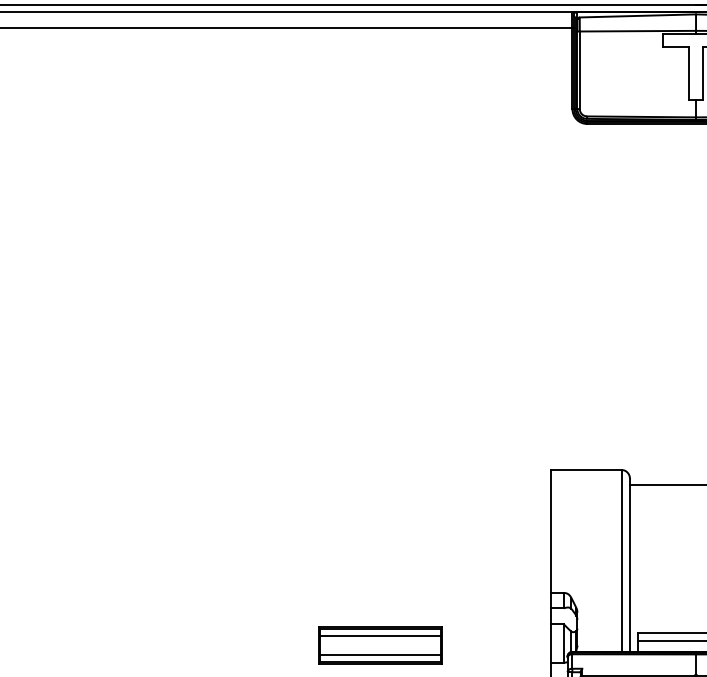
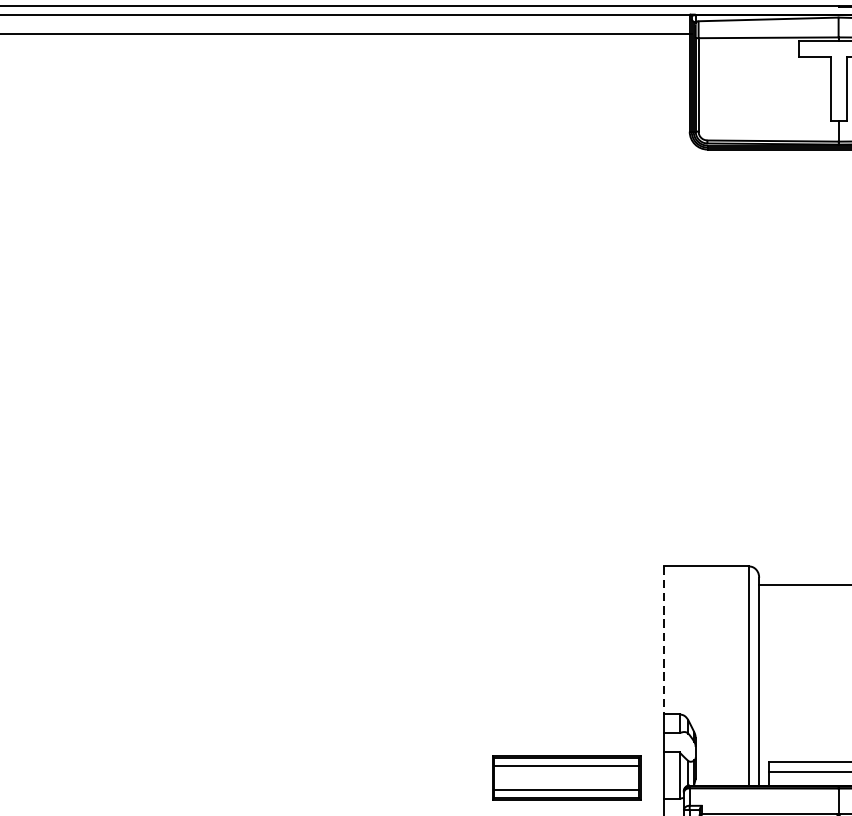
line: (551, 531) -> (664, 640), solid -> dashed
part: (380, 645) -> (566, 777), moved

